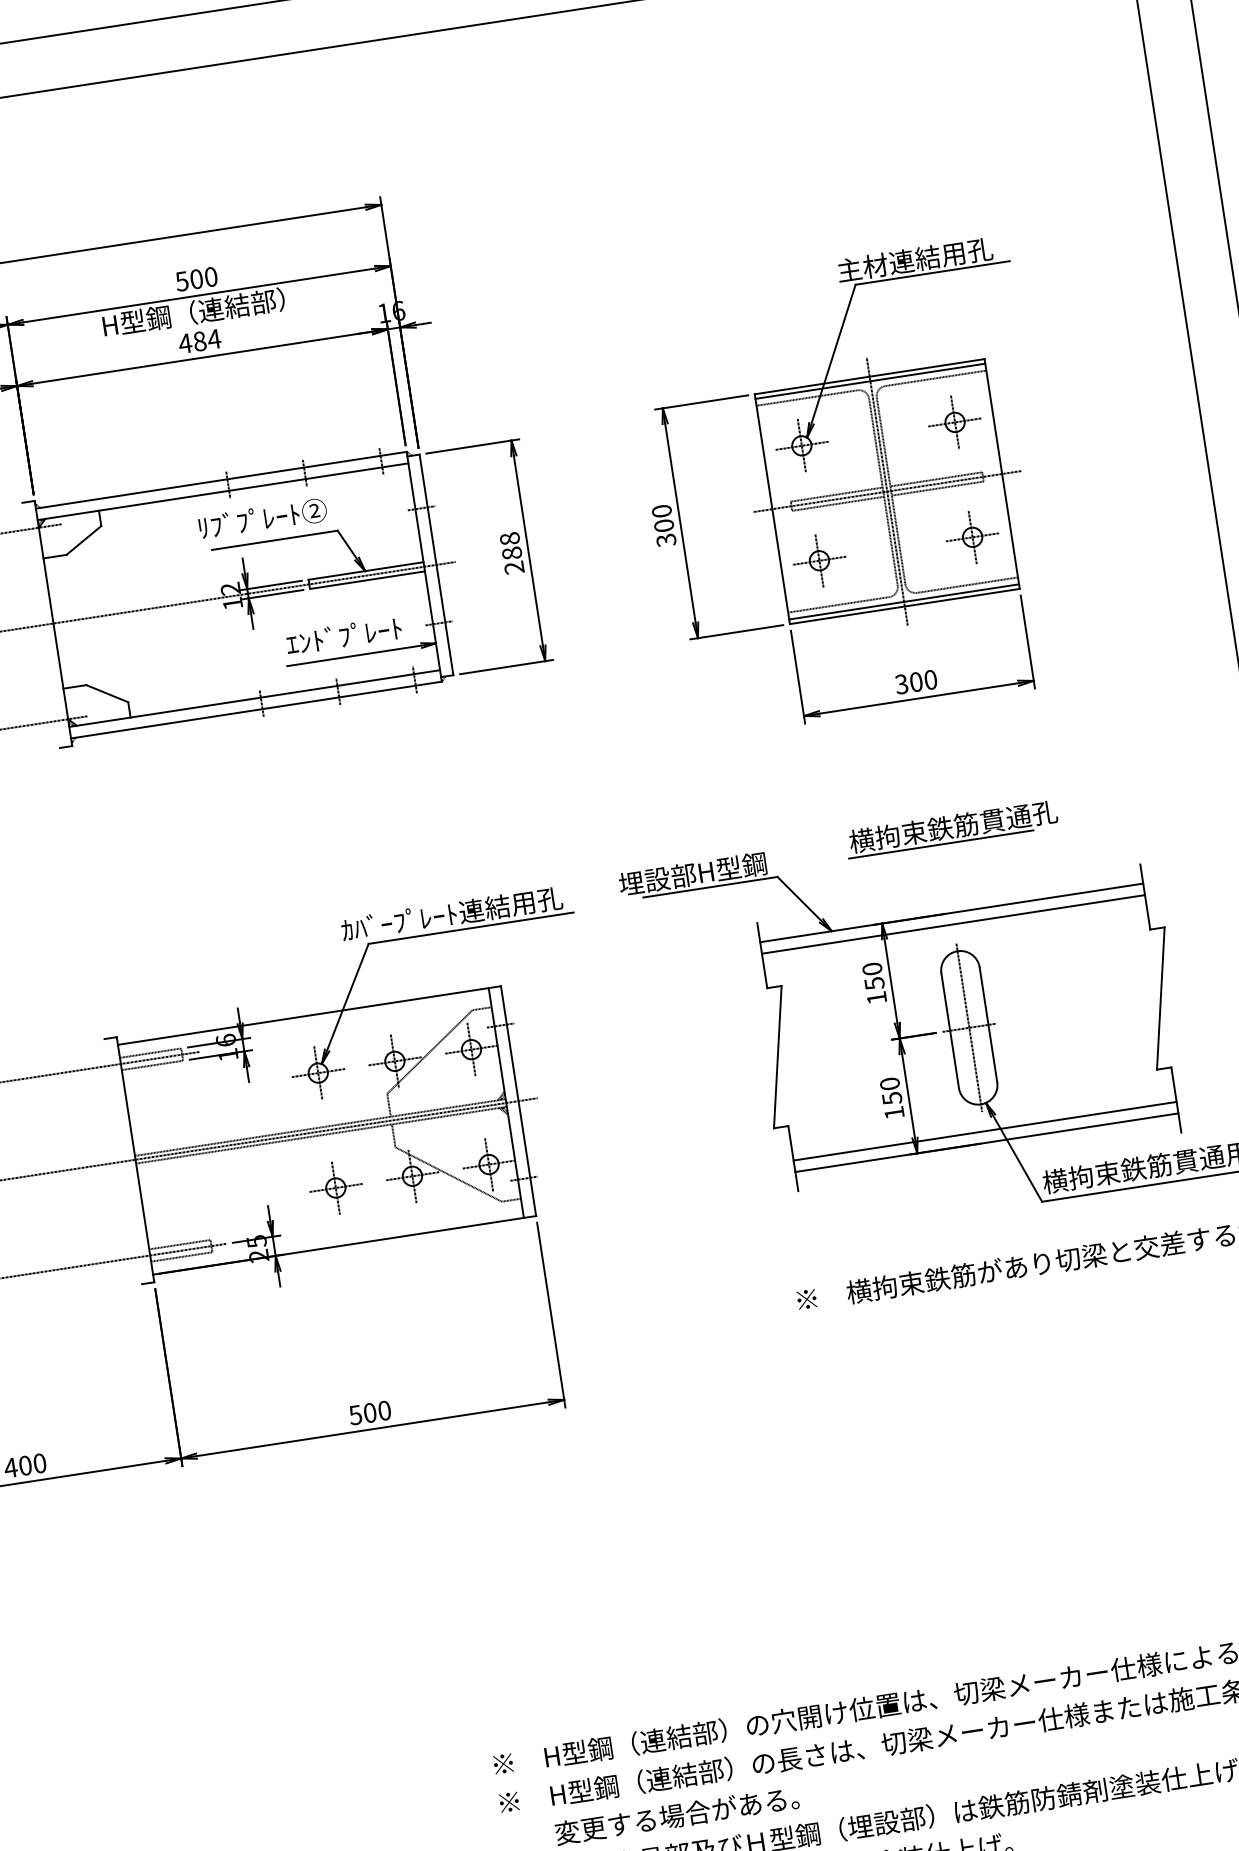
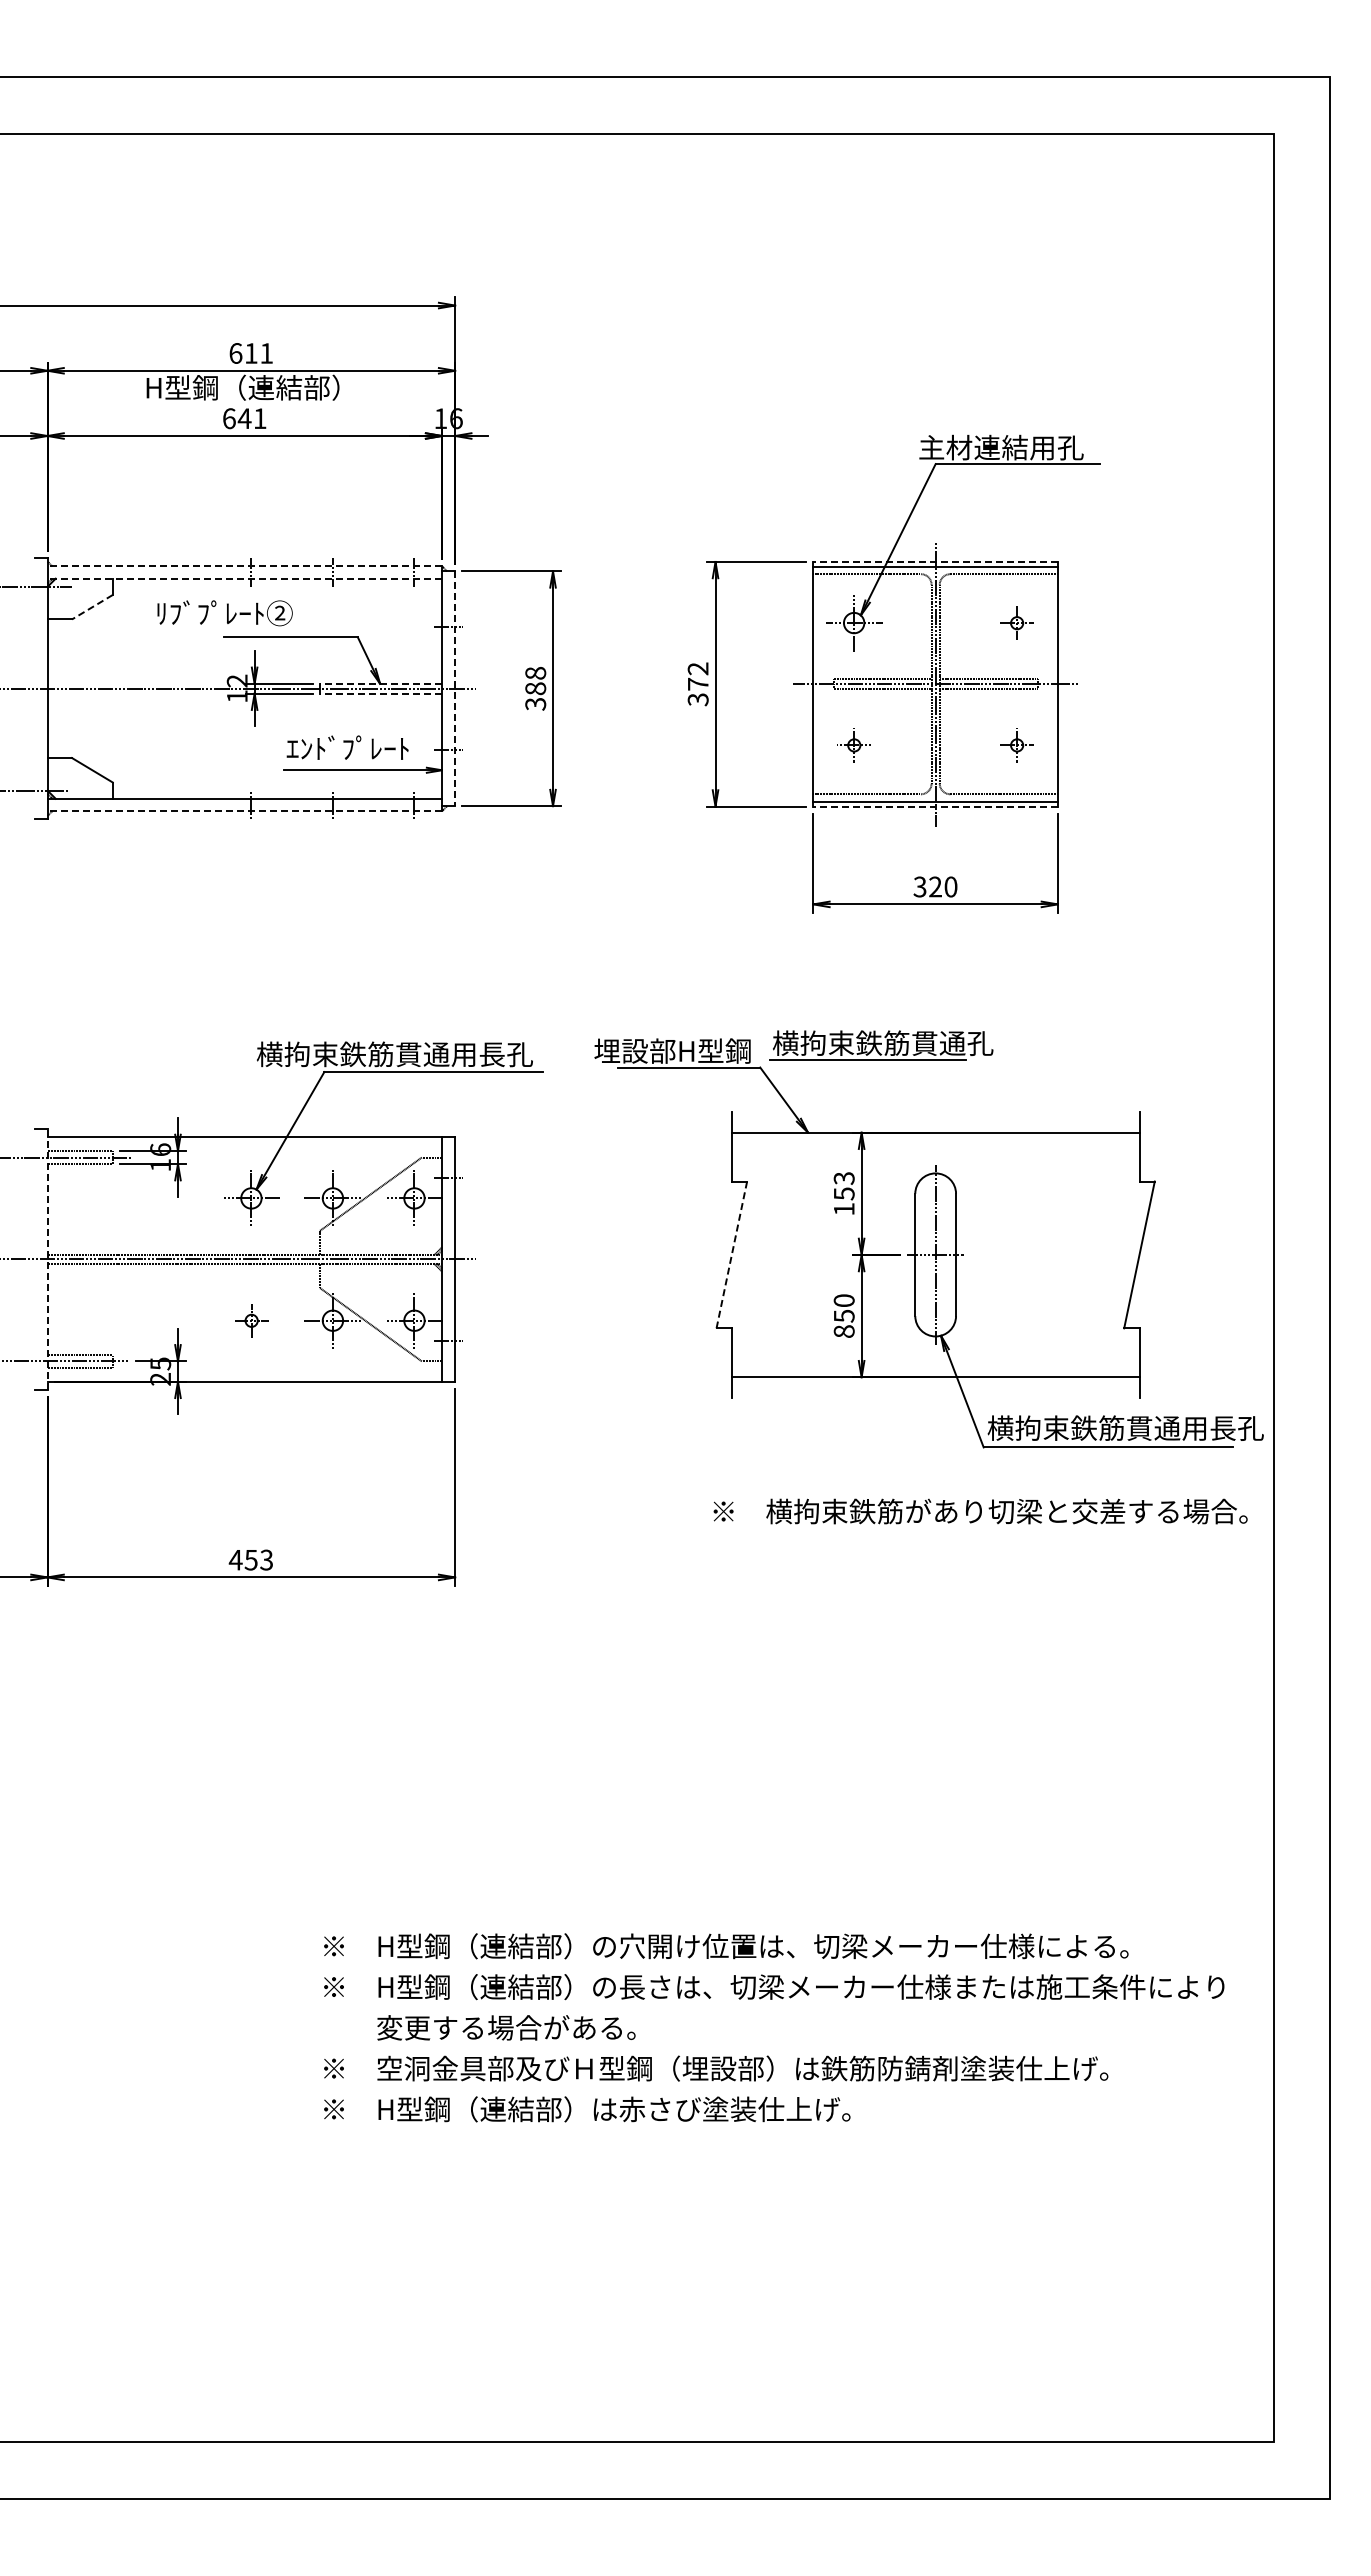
text: (196, 279) -> (251, 353), 500 -> 611
text: (199, 341) -> (244, 418), 484 -> 641
line: (869, 376) -> (935, 561), solid -> dashed
part: (954, 422) -> (1016, 623), size x0.6
line: (220, 480) -> (244, 566), solid -> dashed
line: (222, 491) -> (244, 578), solid -> dashed
text: (662, 518) -> (697, 676), 300 -> 372
text: (262, 519) -> (224, 613), moved
part: (972, 537) -> (1016, 745), size x0.6
line: (84, 540) -> (92, 607), solid -> dashed
part: (819, 560) -> (854, 745), size x0.6
line: (436, 565) -> (455, 689), solid -> dashed
text: (514, 567) -> (535, 703), 288 -> 388
line: (365, 570) -> (380, 683), solid -> dashed
line: (366, 580) -> (380, 693), solid -> dashed
line: (904, 606) -> (935, 806), solid -> dashed
text: (916, 681) -> (935, 886), 300 -> 320
line: (256, 710) -> (244, 811), solid -> dashed
part: (952, 829) -> (881, 1045), moved
text: (418, 919) -> (380, 1054), ｶﾊﾞｰﾌﾟﾚｰﾄ連結用孔 -> 横拘束鉄筋貫通用長孔
line: (953, 924) -> (935, 1144), removed
text: (871, 969) -> (843, 1178), 150 -> 153
line: (777, 1056) -> (731, 1254), solid -> dashed
text: (893, 1113) -> (843, 1331), 150 -> 850
line: (985, 1131) -> (935, 1365), removed
line: (135, 1158) -> (47, 1258), solid -> dashed
part: (335, 1187) -> (251, 1320), size x0.6
text: (369, 1412) -> (250, 1559), 500 -> 453

